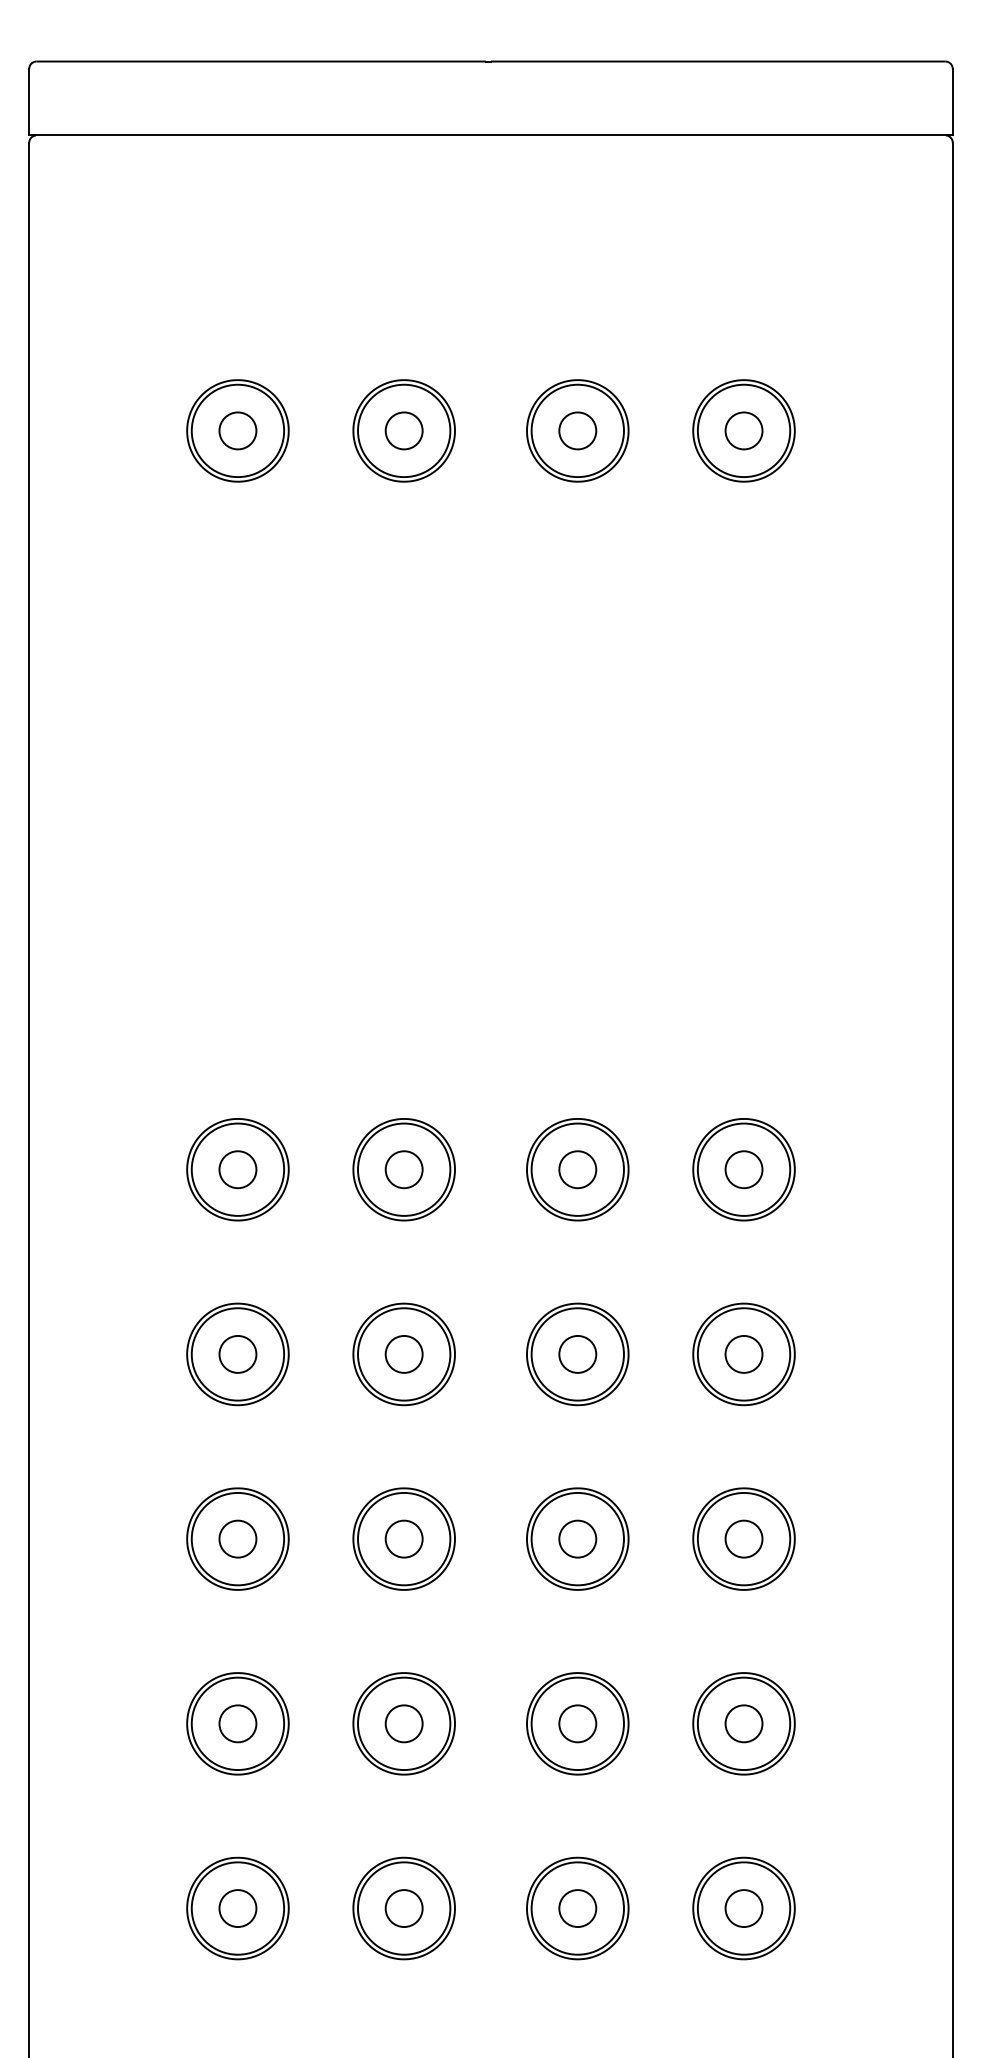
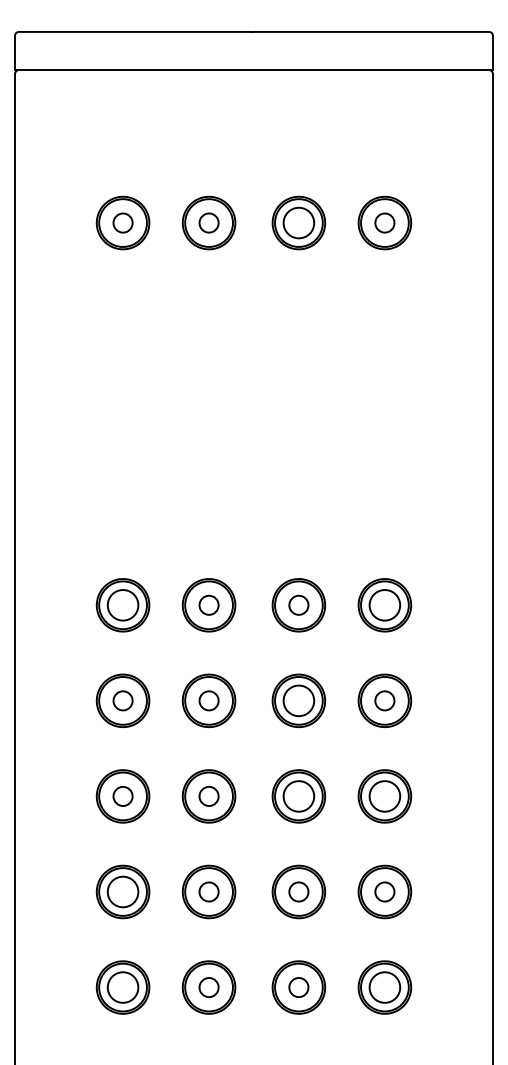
circle: (577, 429) -> (298, 222), size x1.6
circle: (236, 1168) -> (122, 604), size x1.6
circle: (743, 1168) -> (384, 604), size x1.6
circle: (577, 1353) -> (298, 700), size x1.6
circle: (577, 1537) -> (298, 795), size x1.6
circle: (743, 1537) -> (384, 795), size x1.6
circle: (236, 1722) -> (122, 891), size x1.6
circle: (236, 1908) -> (122, 987), size x1.6
circle: (743, 1908) -> (384, 987), size x1.6

